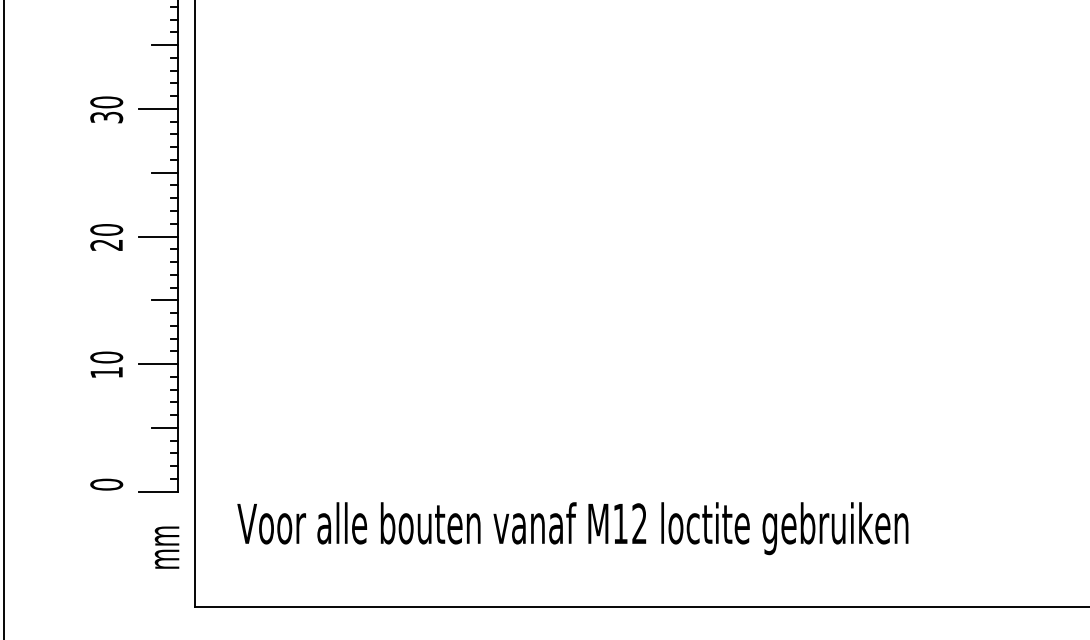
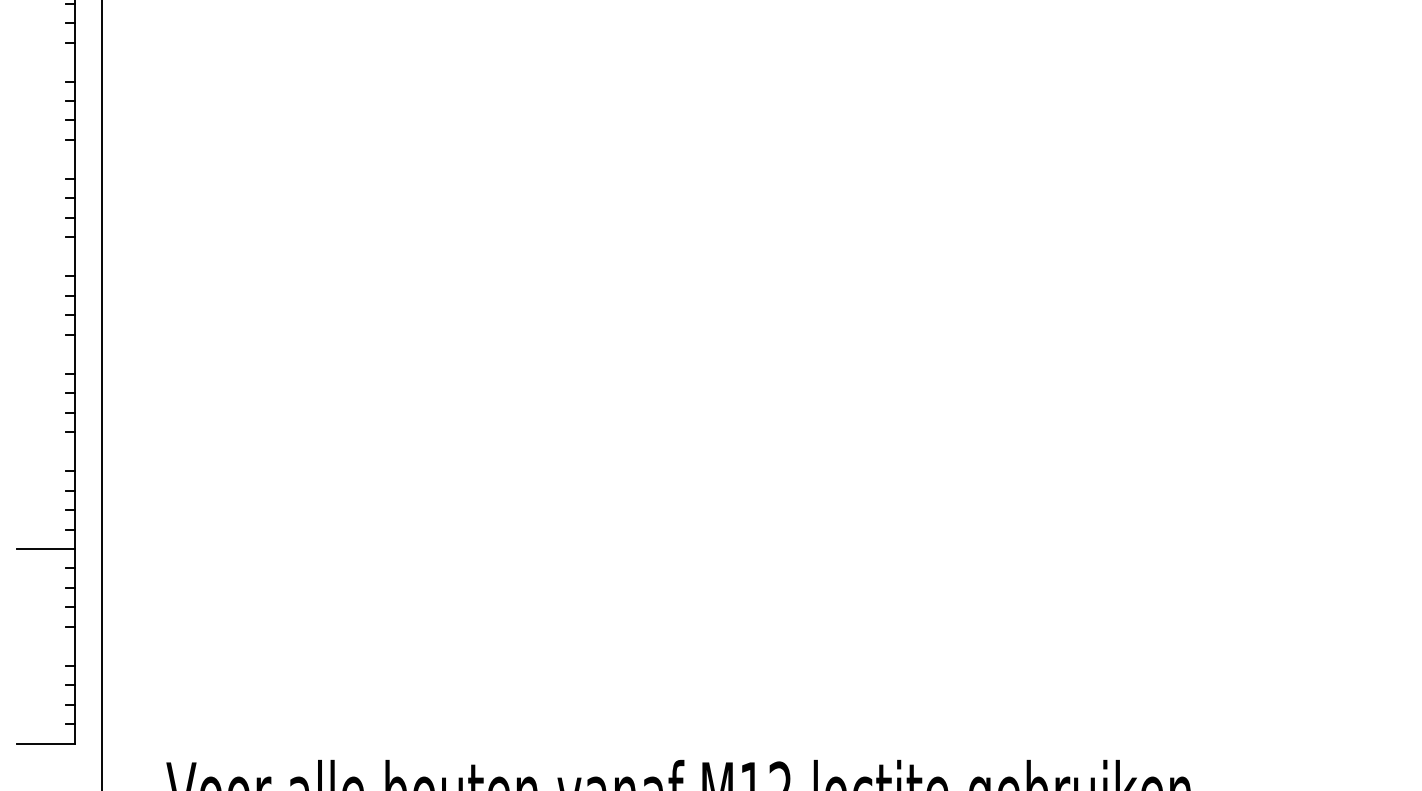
line: (164, 45) -> (55, 62), removed
line: (158, 108) -> (46, 158), removed
line: (164, 172) -> (55, 256), removed
line: (158, 236) -> (46, 354), removed
line: (164, 300) -> (55, 451), removed
line: (164, 427) -> (55, 645), removed

